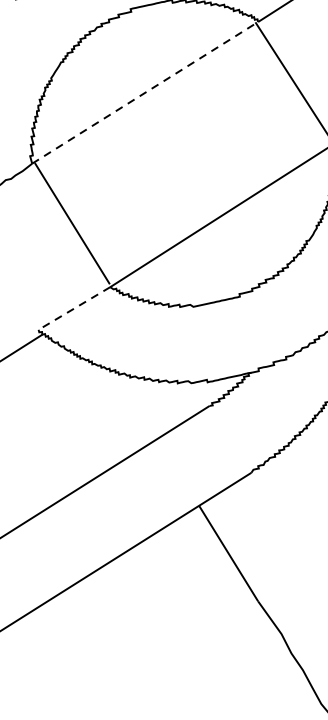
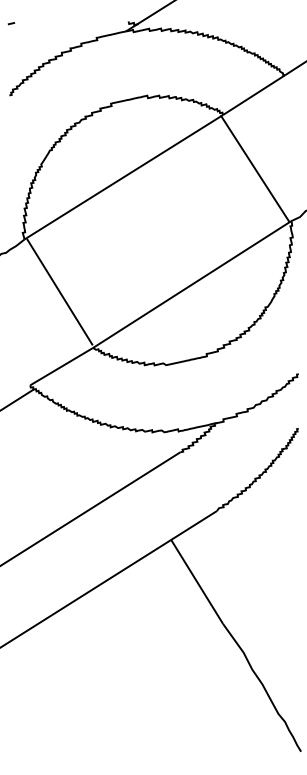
line: (145, 91) -> (124, 176), dashed -> solid
line: (74, 308) -> (61, 366), dashed -> solid

